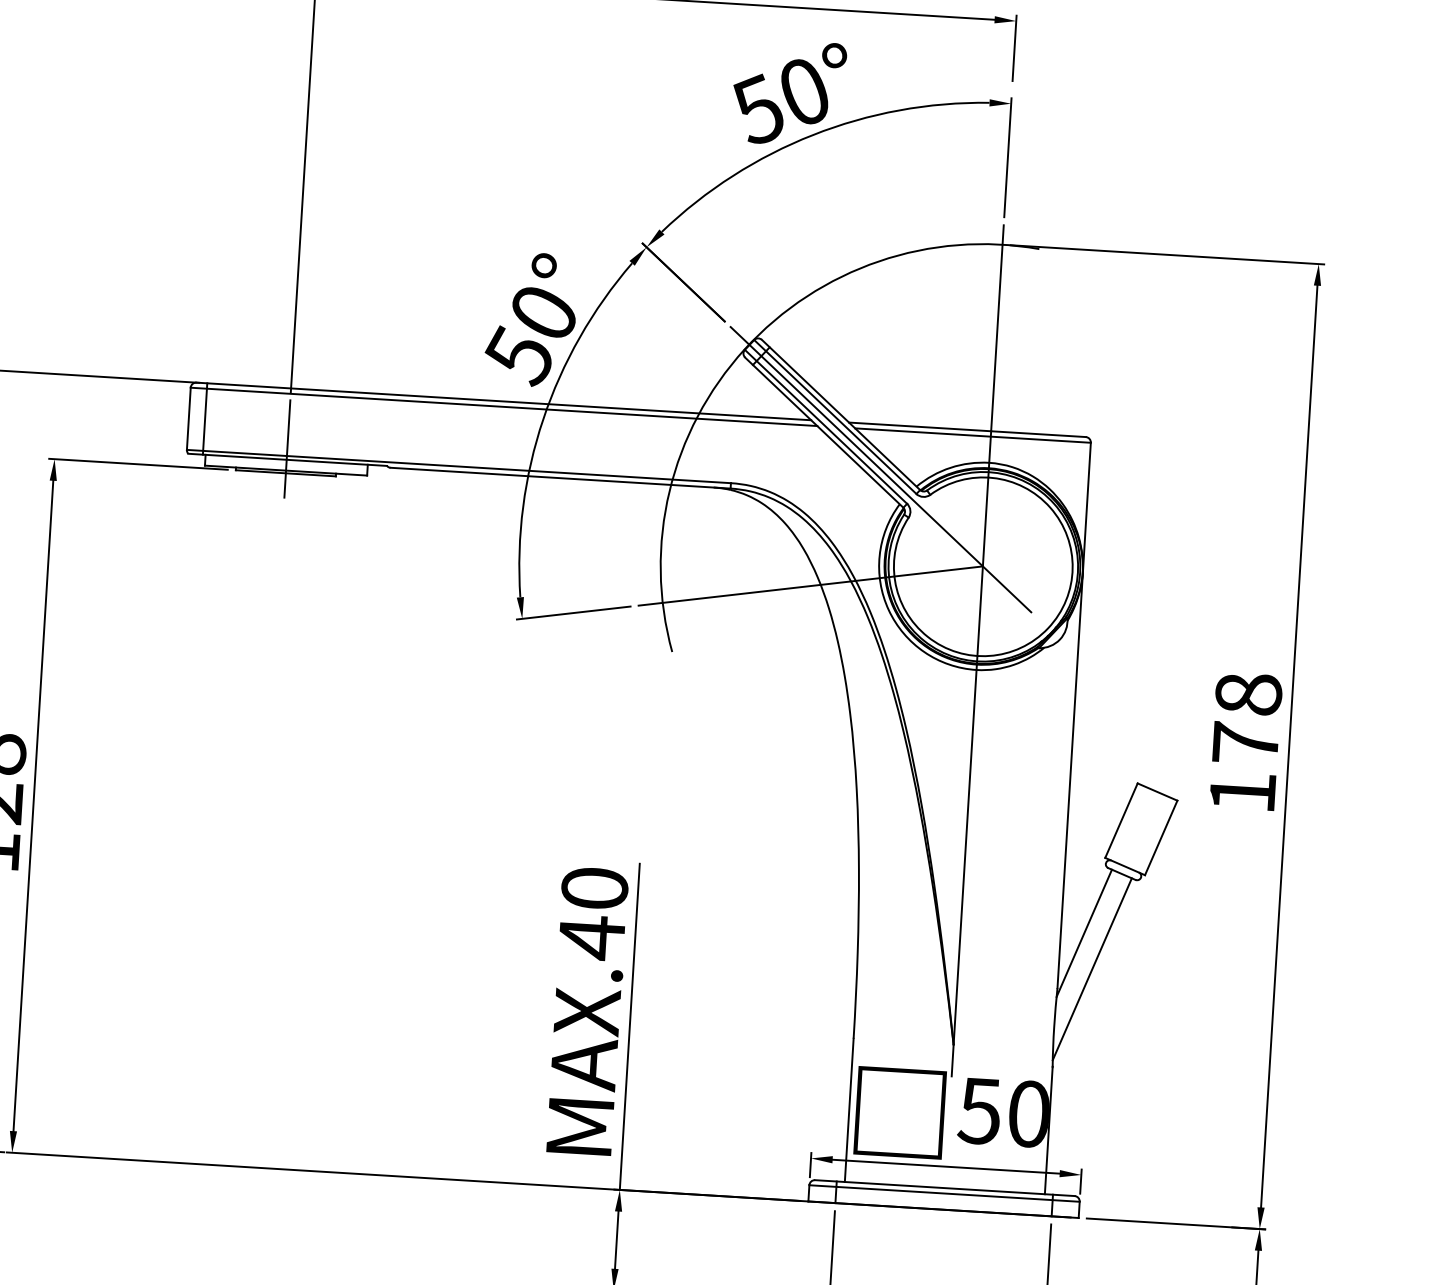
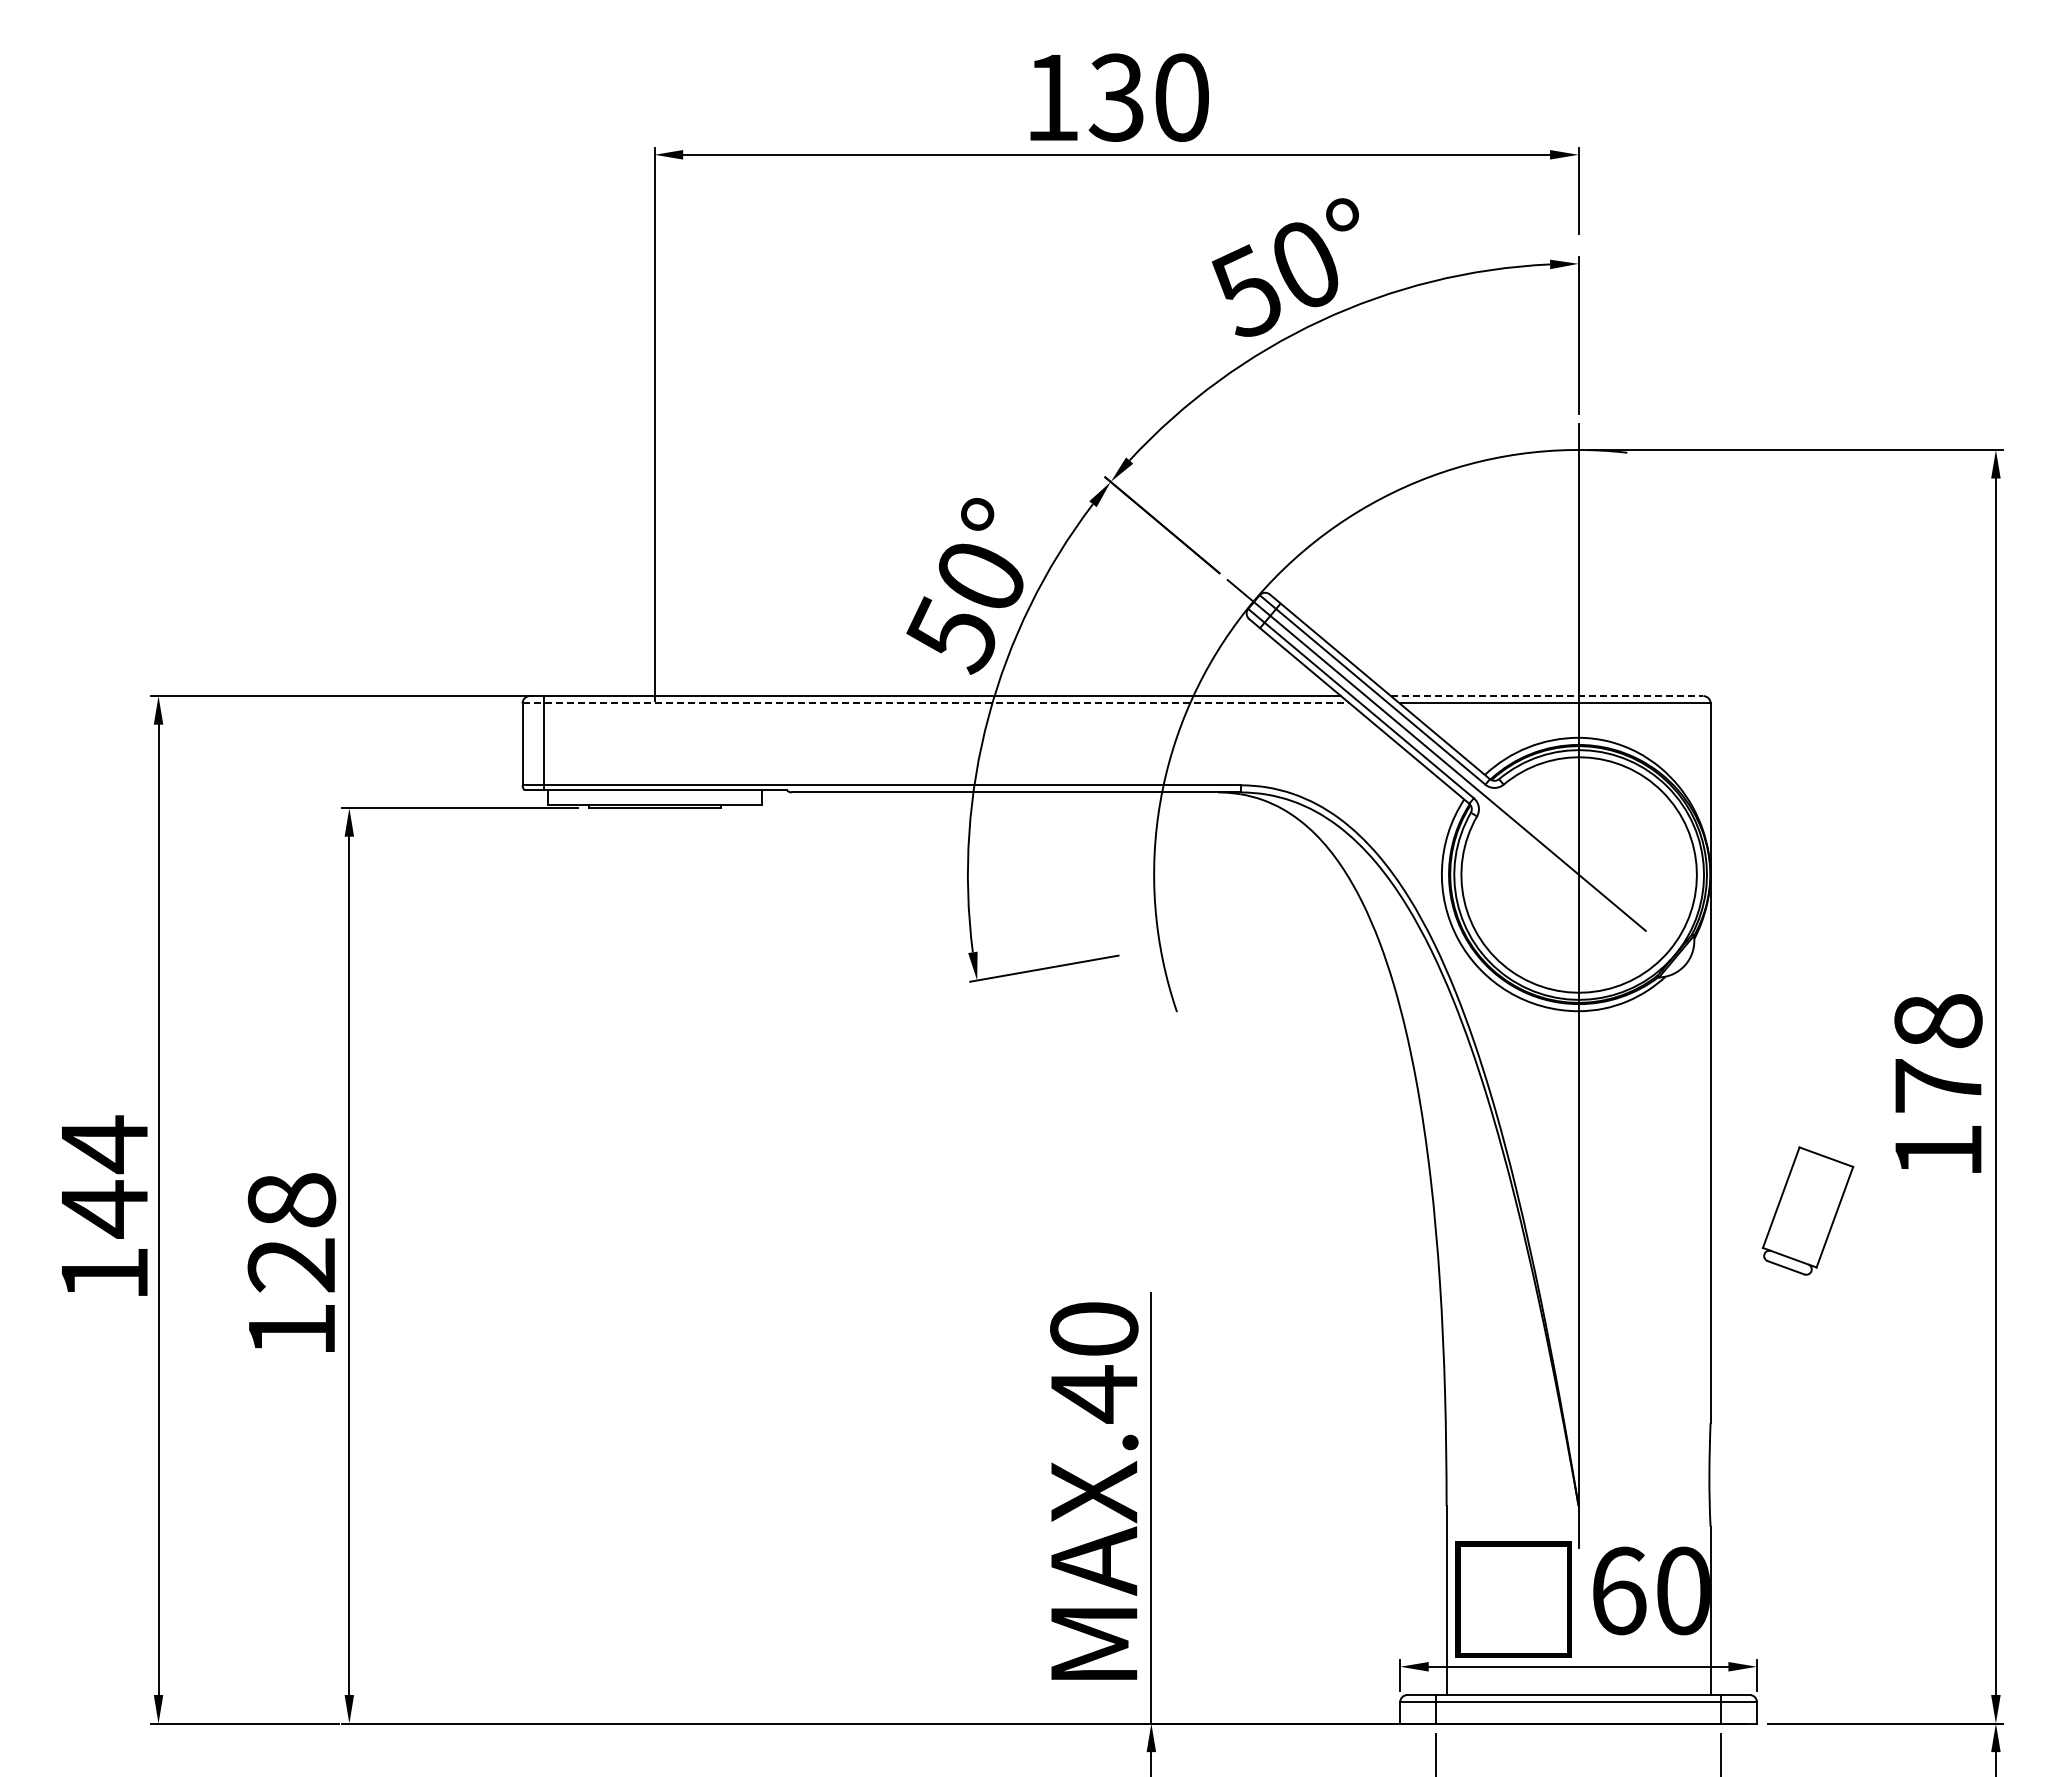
line: (504, 407) -> (936, 703), solid -> dashed
line: (967, 430) -> (1547, 696), solid -> dashed
line: (287, 448) -> (654, 775), removed
line: (810, 585) -> (1353, 913), removed
line: (1084, 933) -> (1741, 1348), removed
line: (1092, 969) -> (1754, 1395), removed
text: (979, 1110) -> (1618, 1590), 50 -> 60

